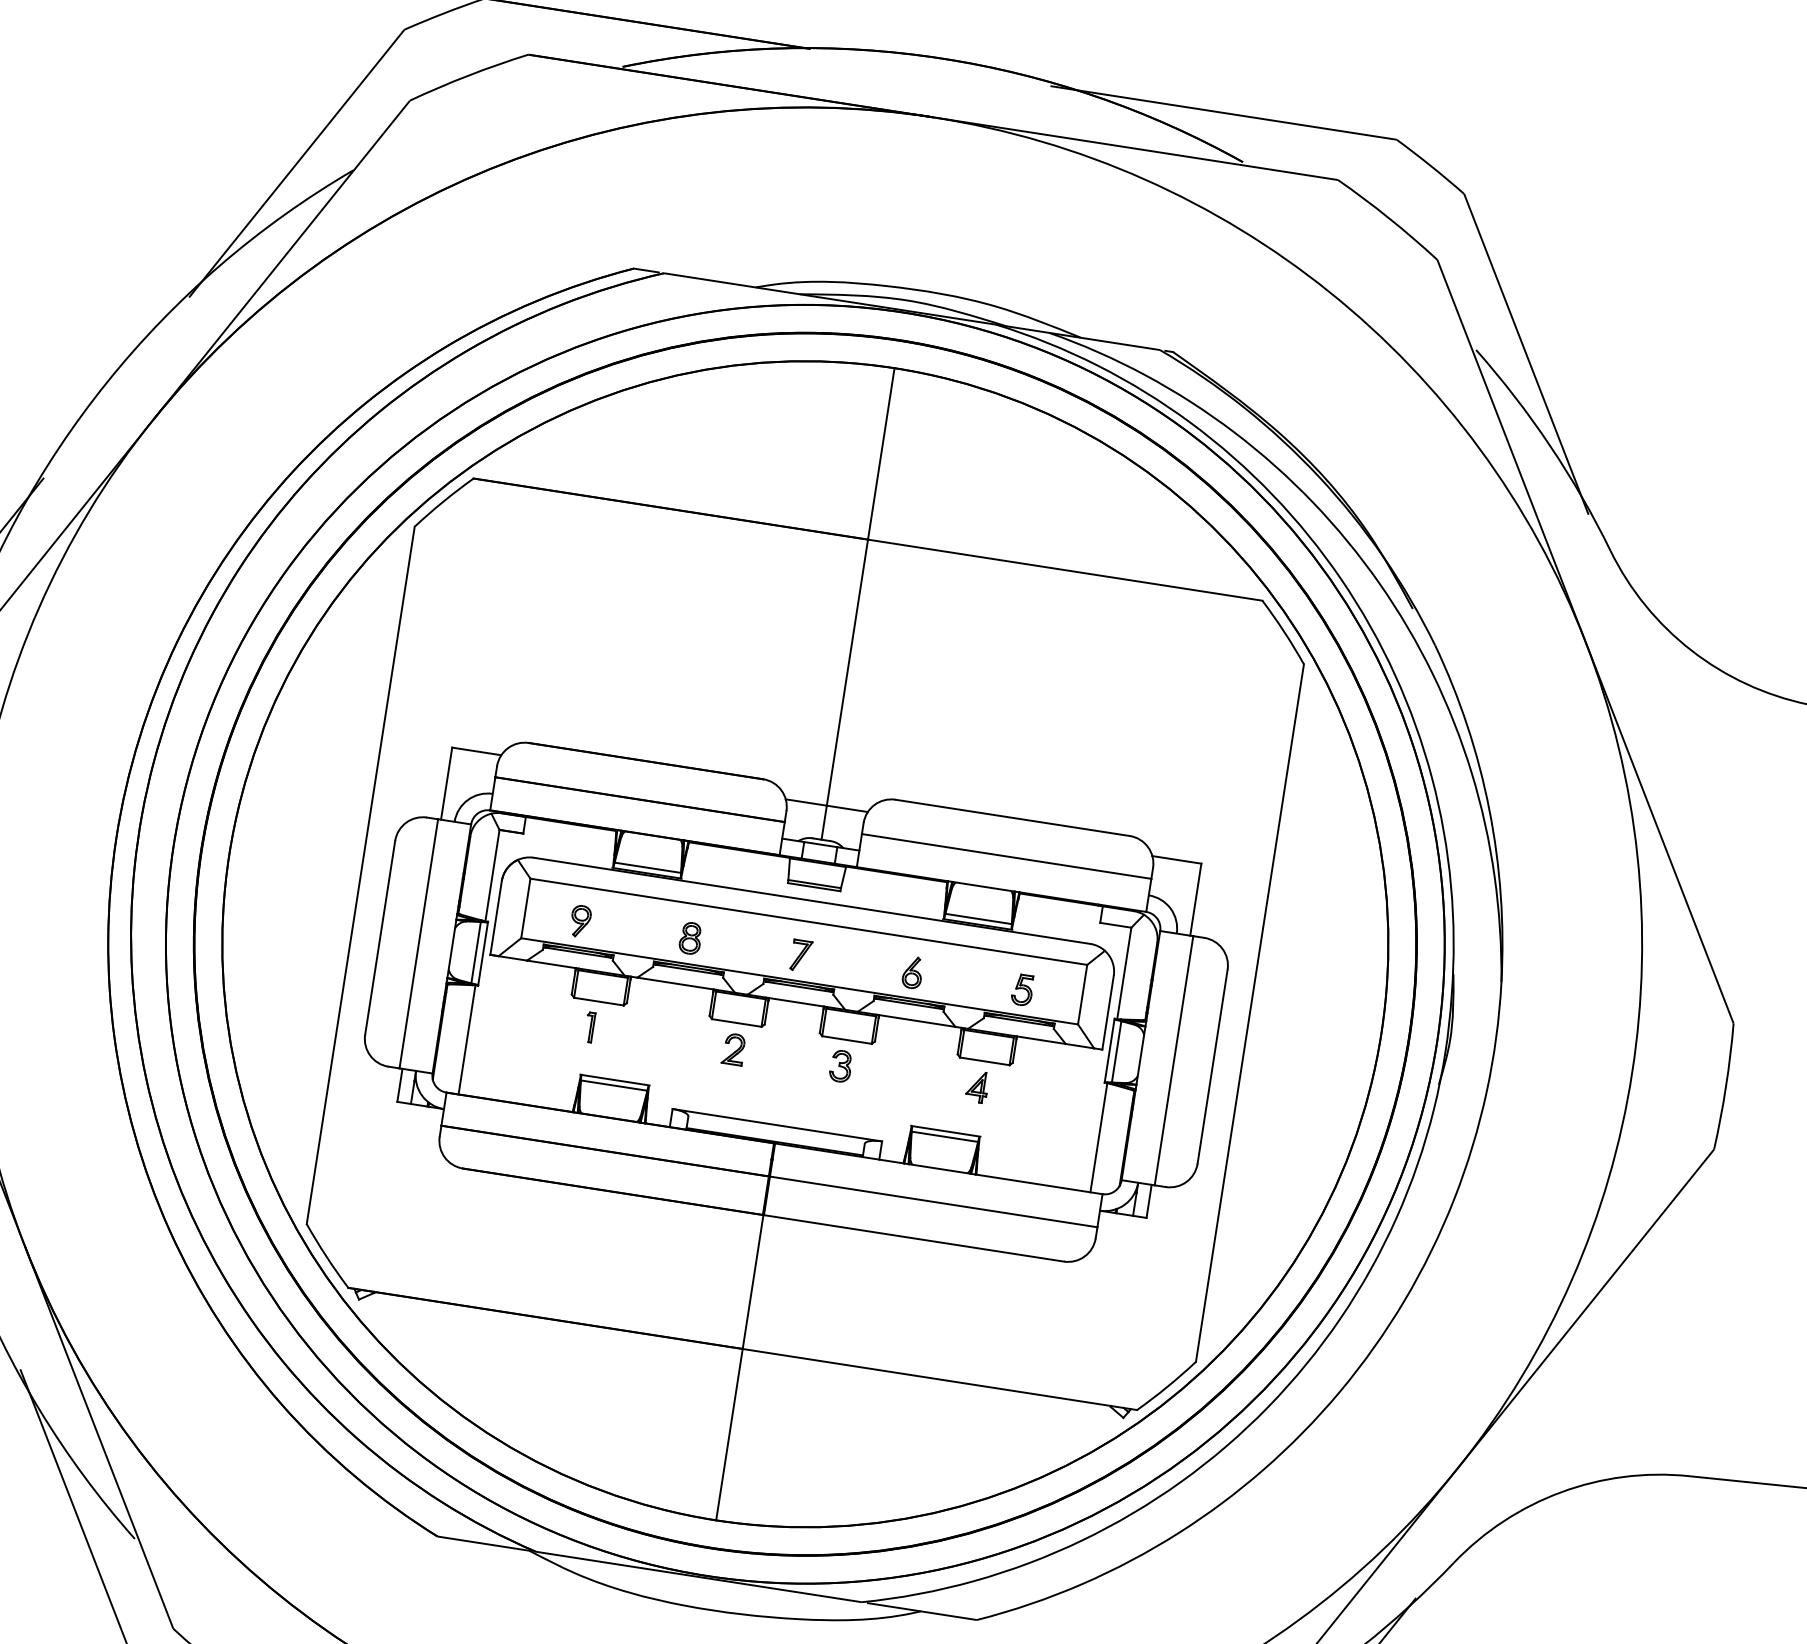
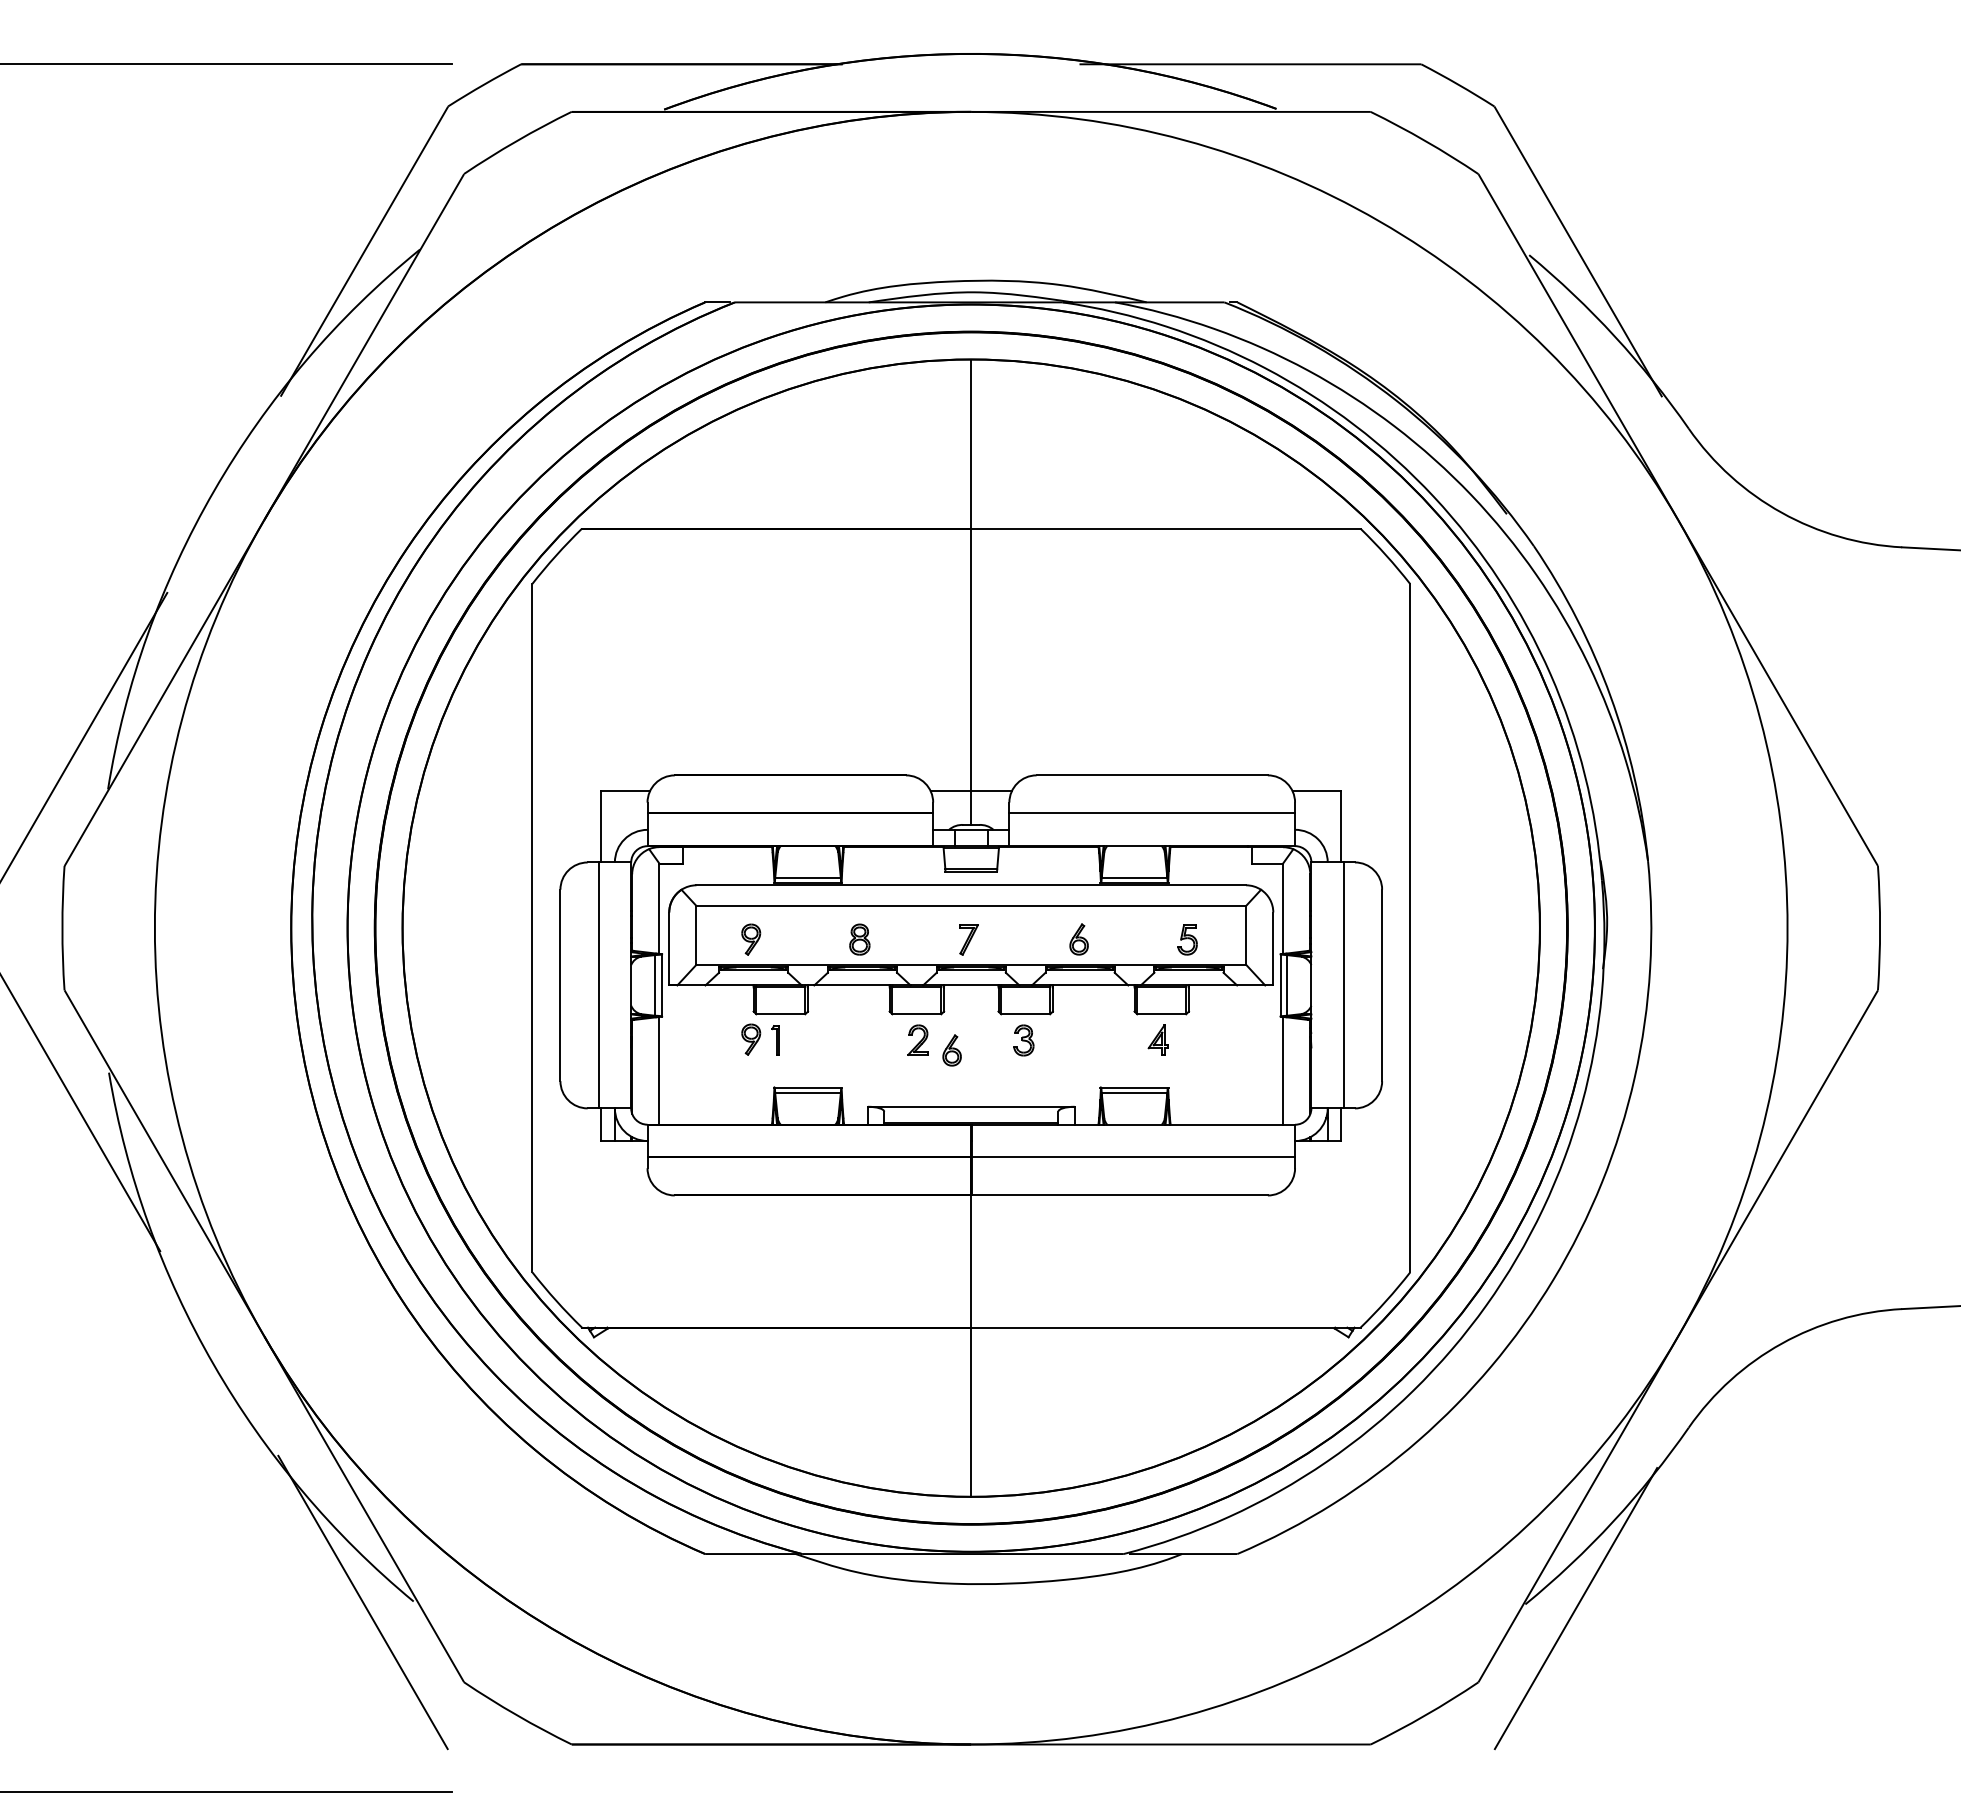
part: (565, 1022) -> (751, 1039), added
part: (766, 1065) -> (951, 1050), added

